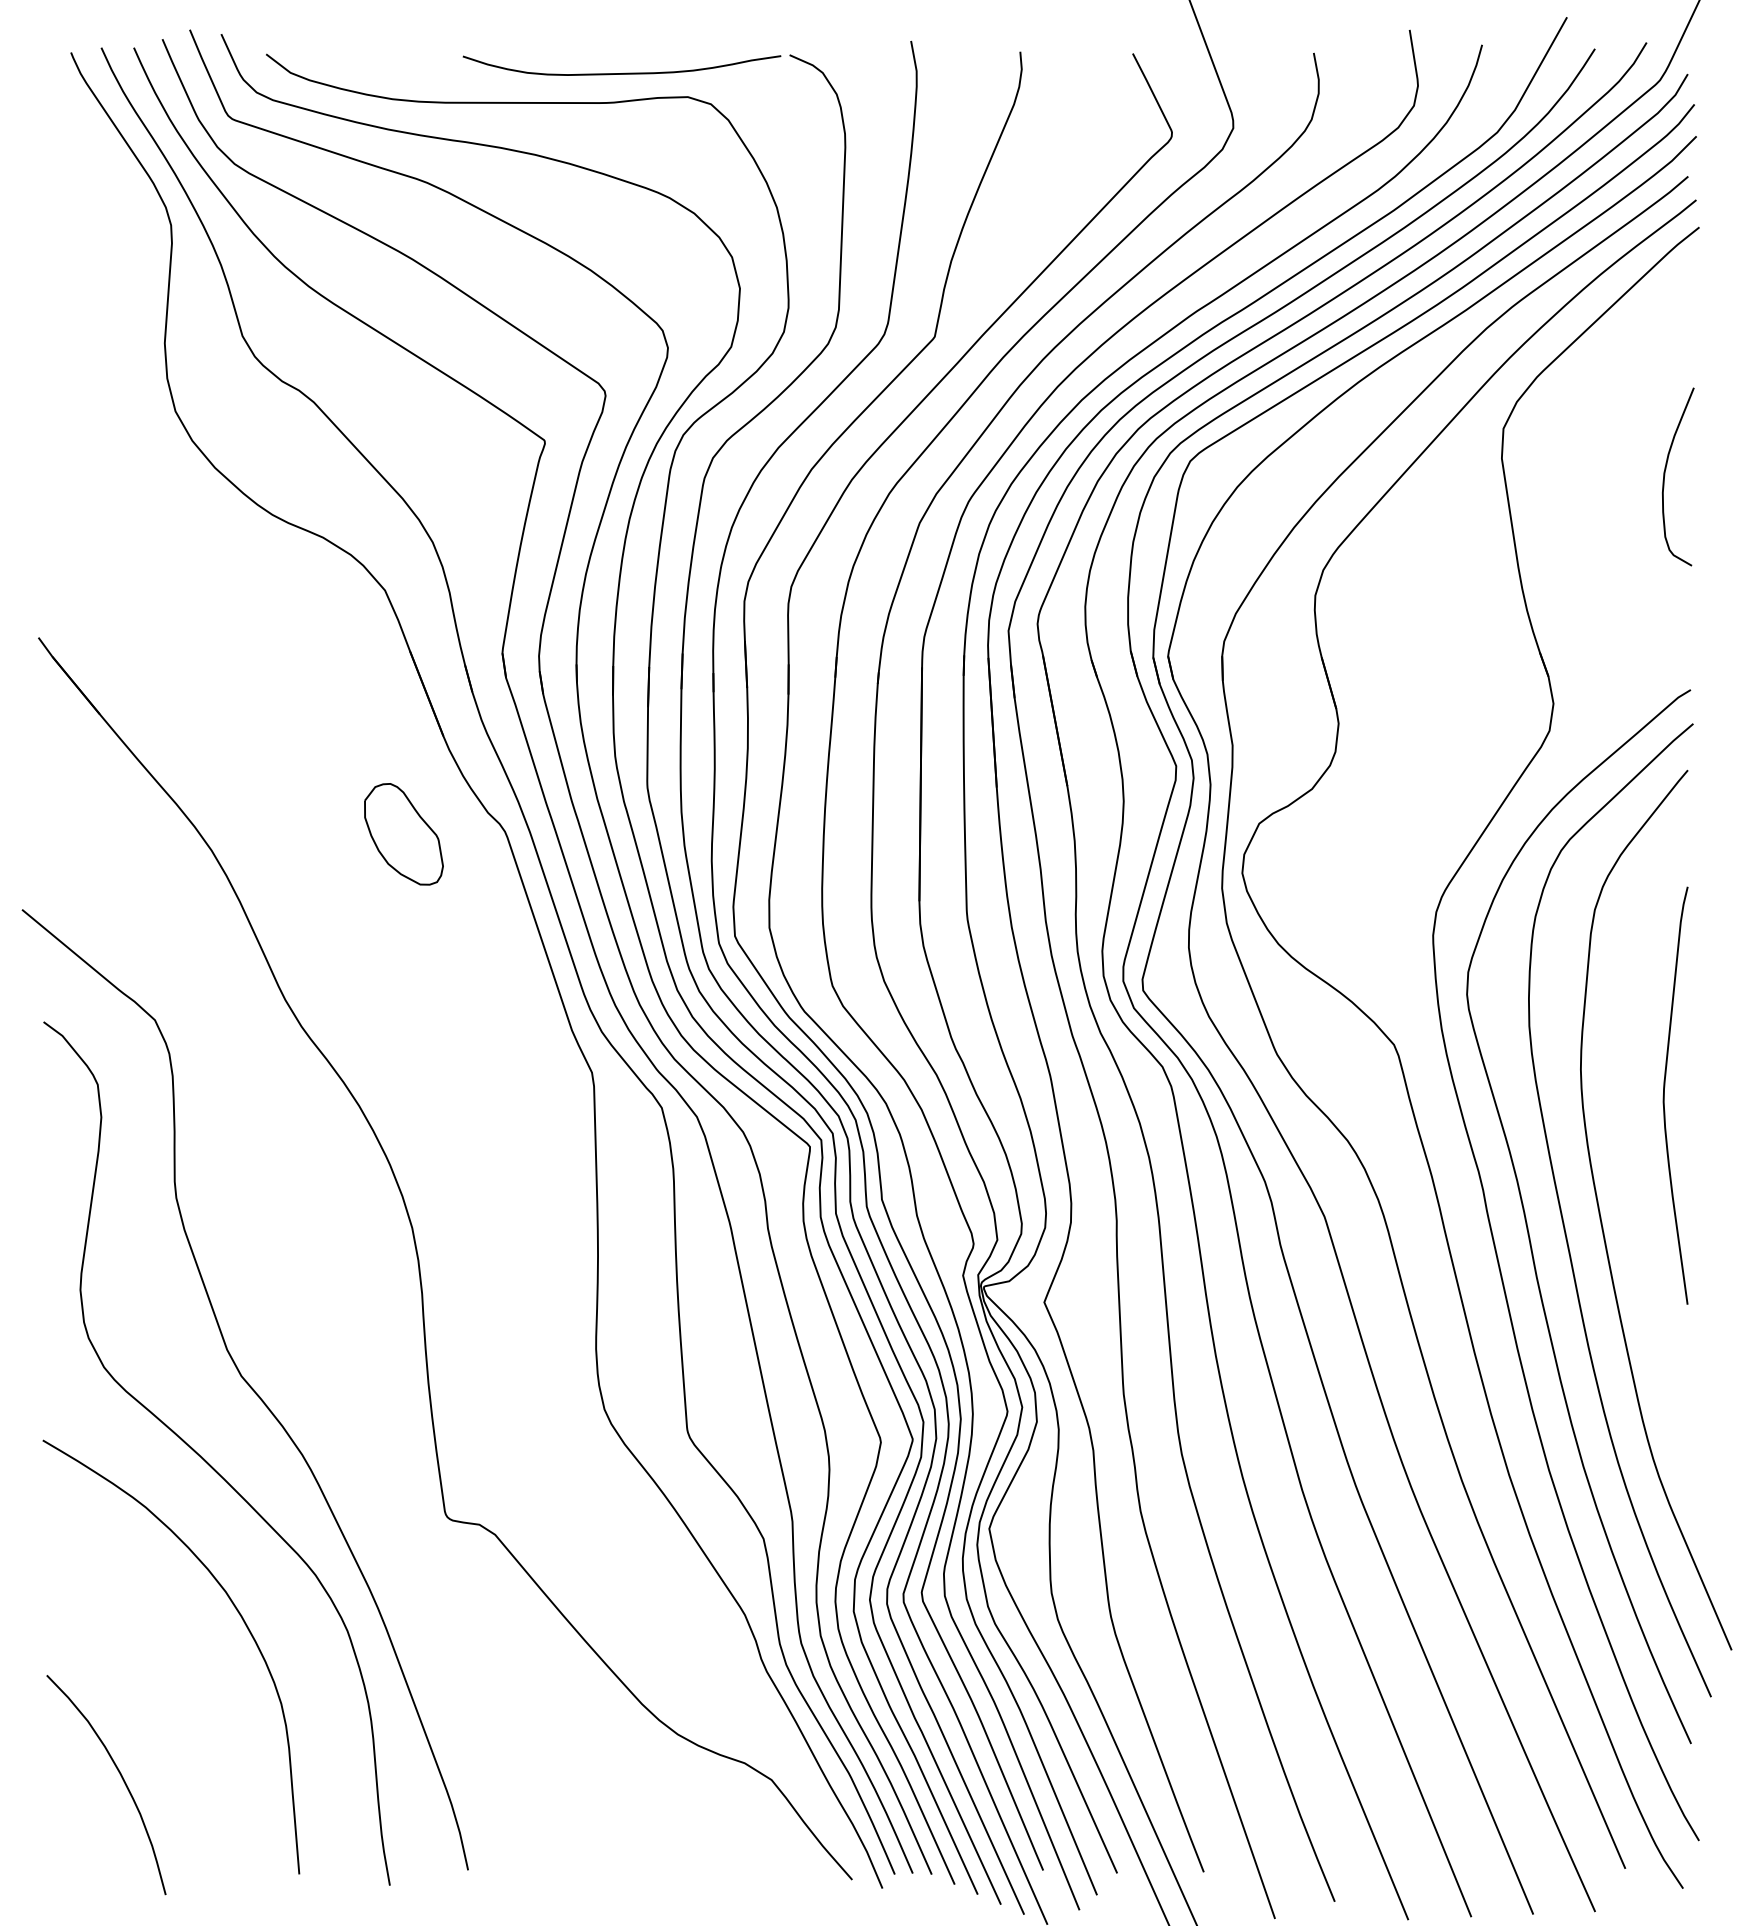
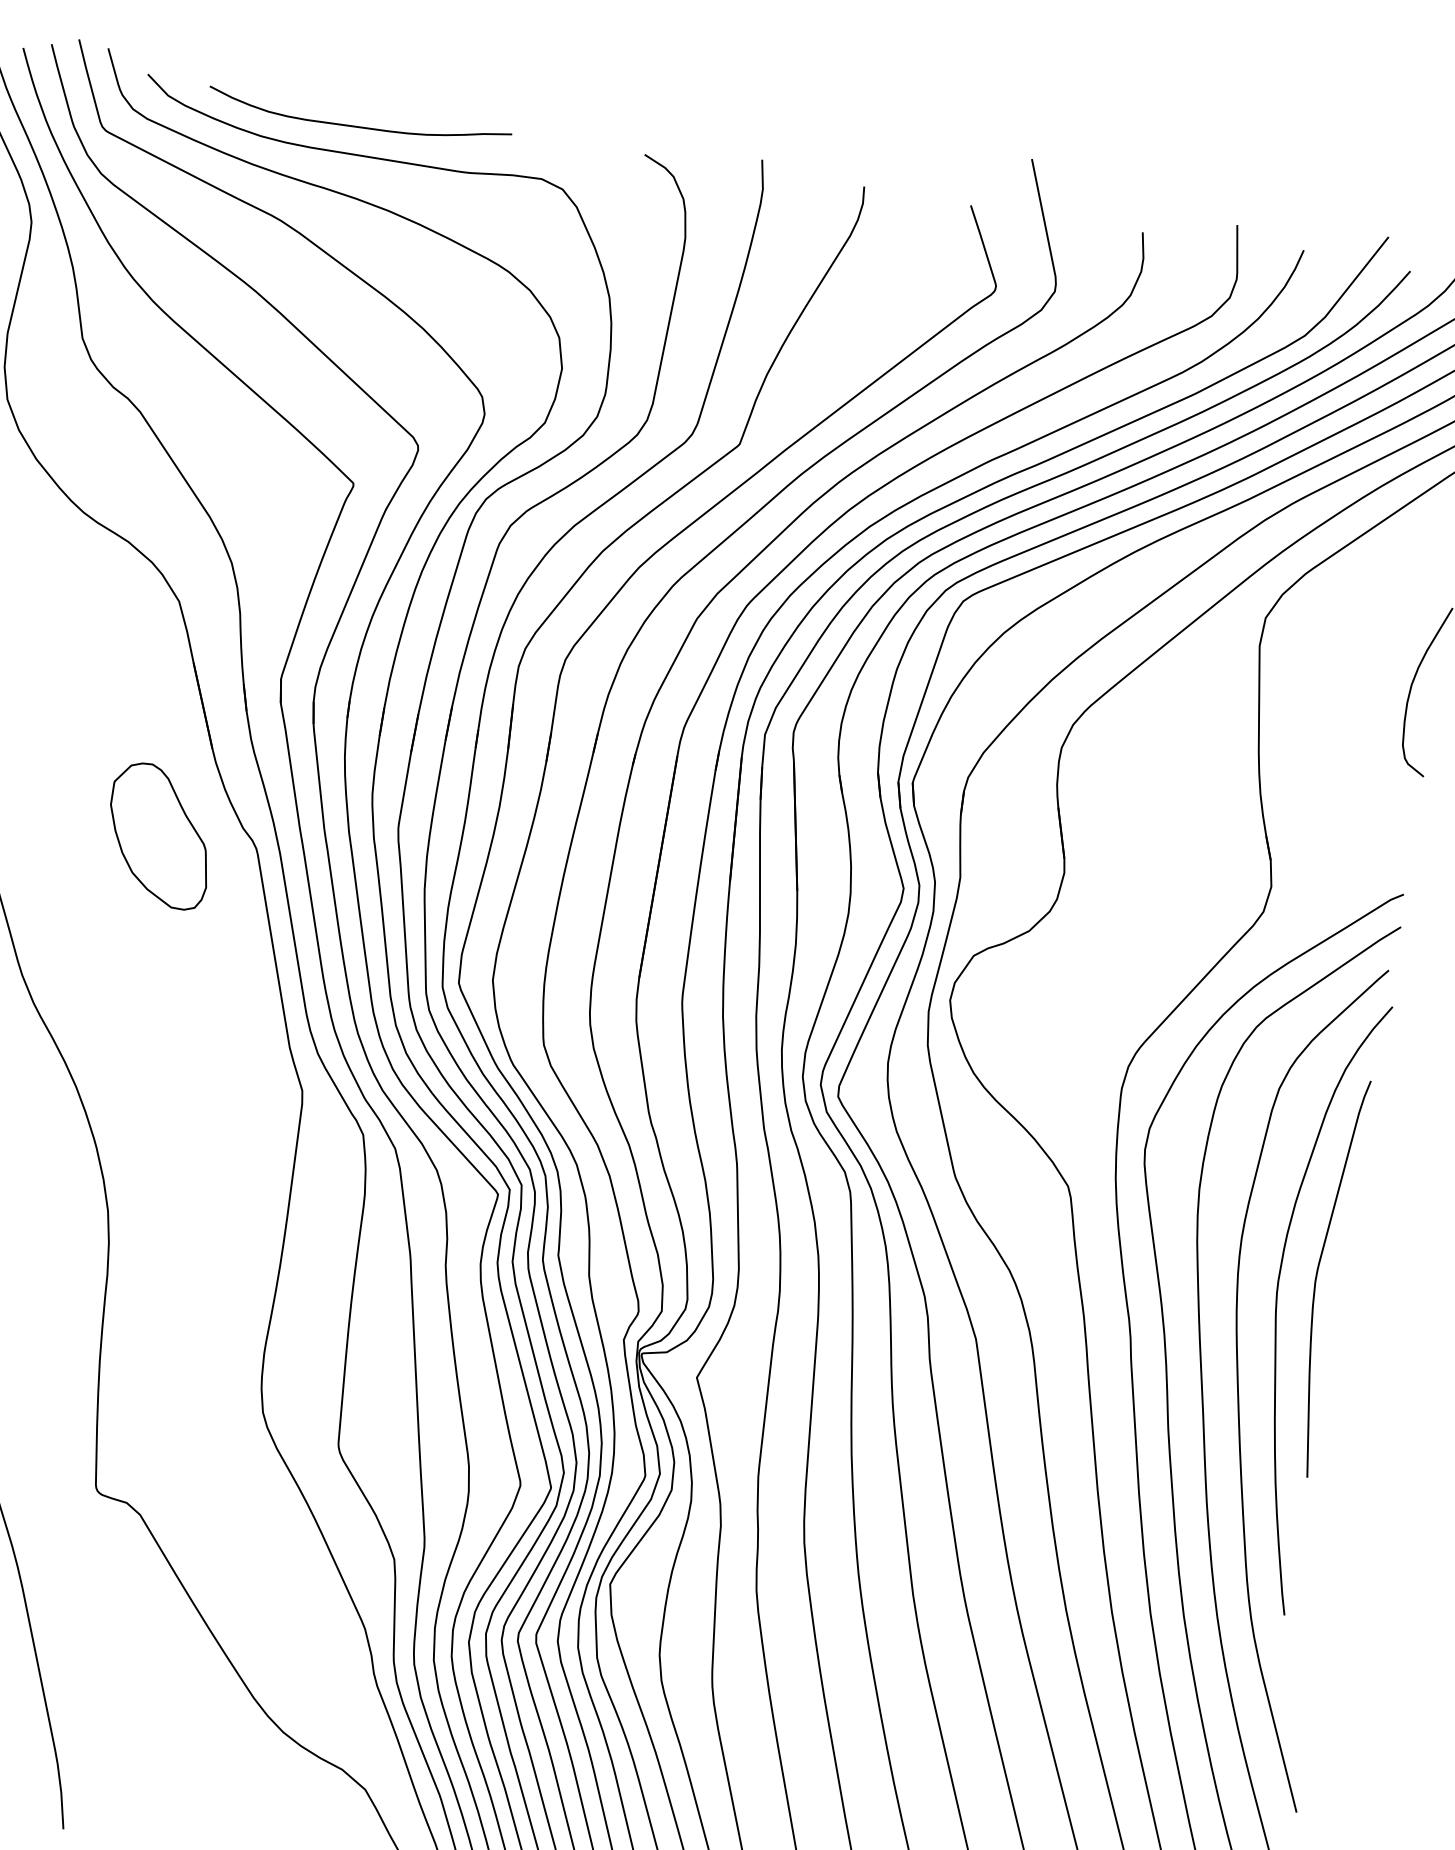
curve: (624, 72) -> (360, 126), moved
part: (403, 834) -> (159, 835), size x1.43
curve: (1628, 1130) -> (1277, 1303), added

